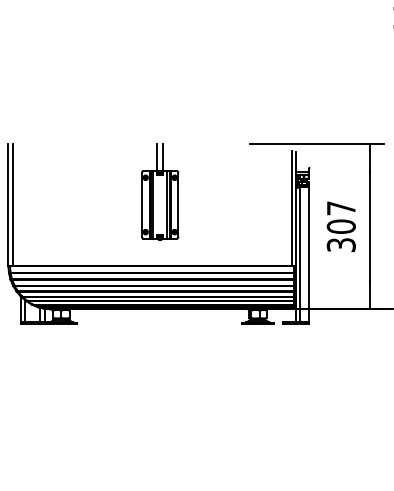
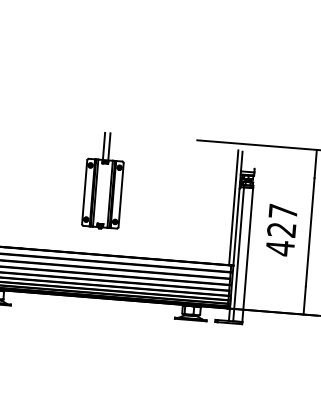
text: (340, 235) -> (280, 238), 307 -> 427

